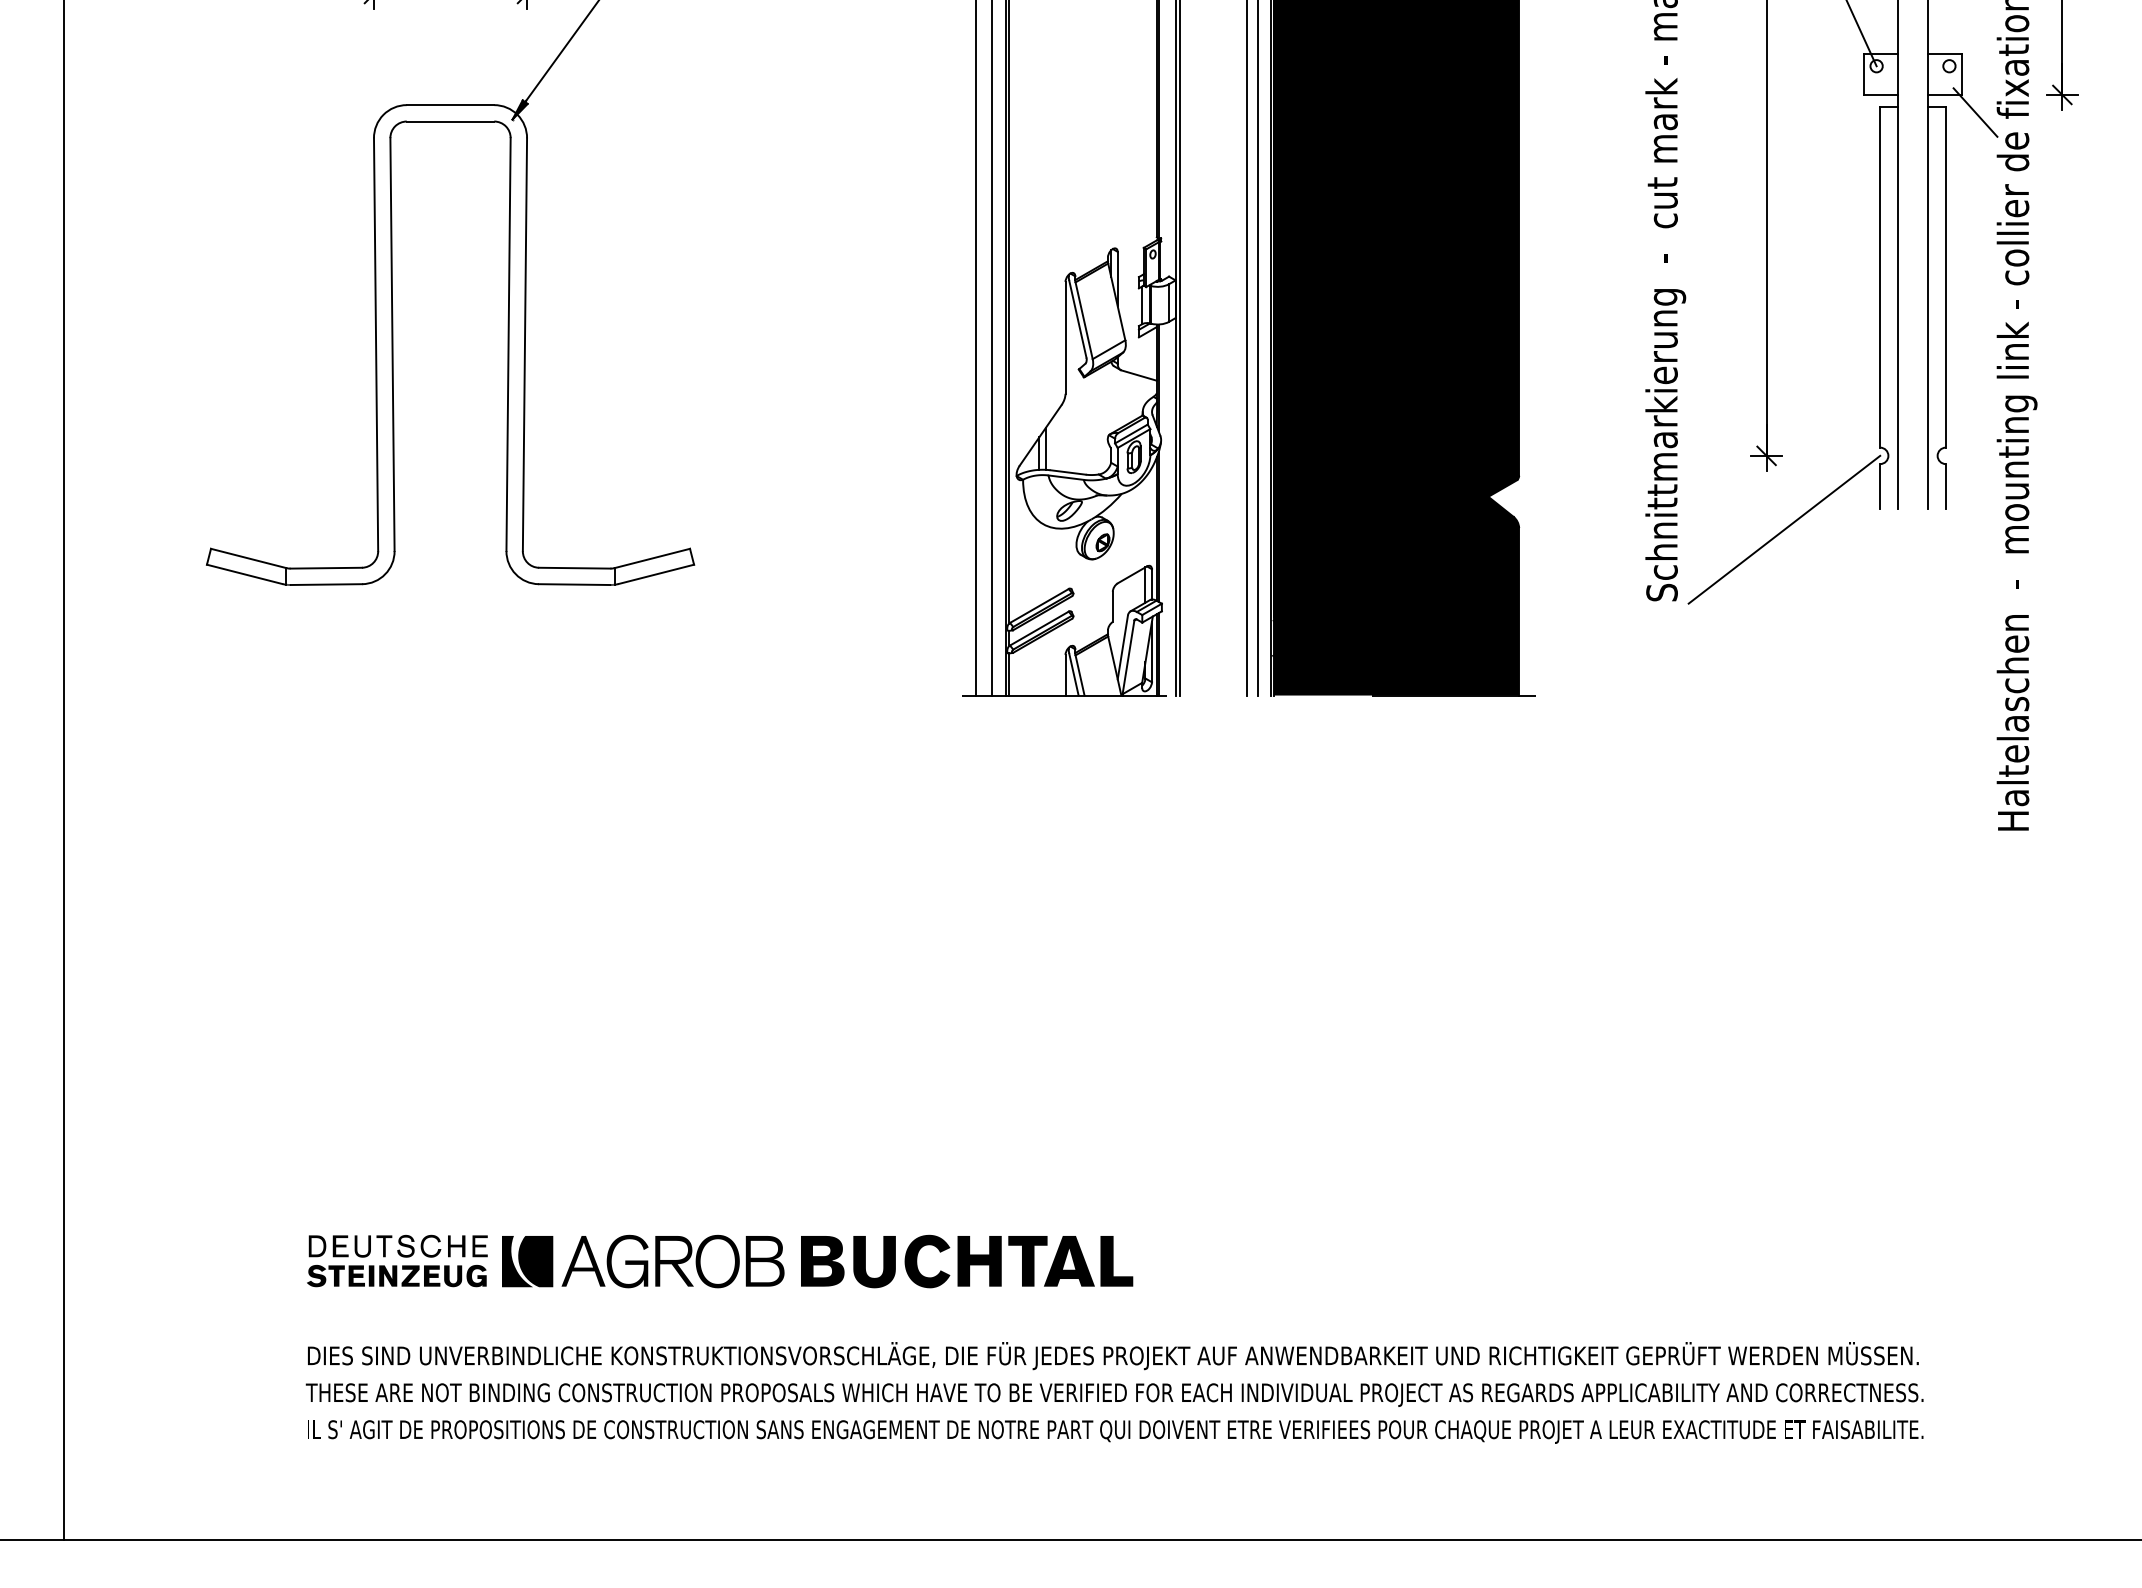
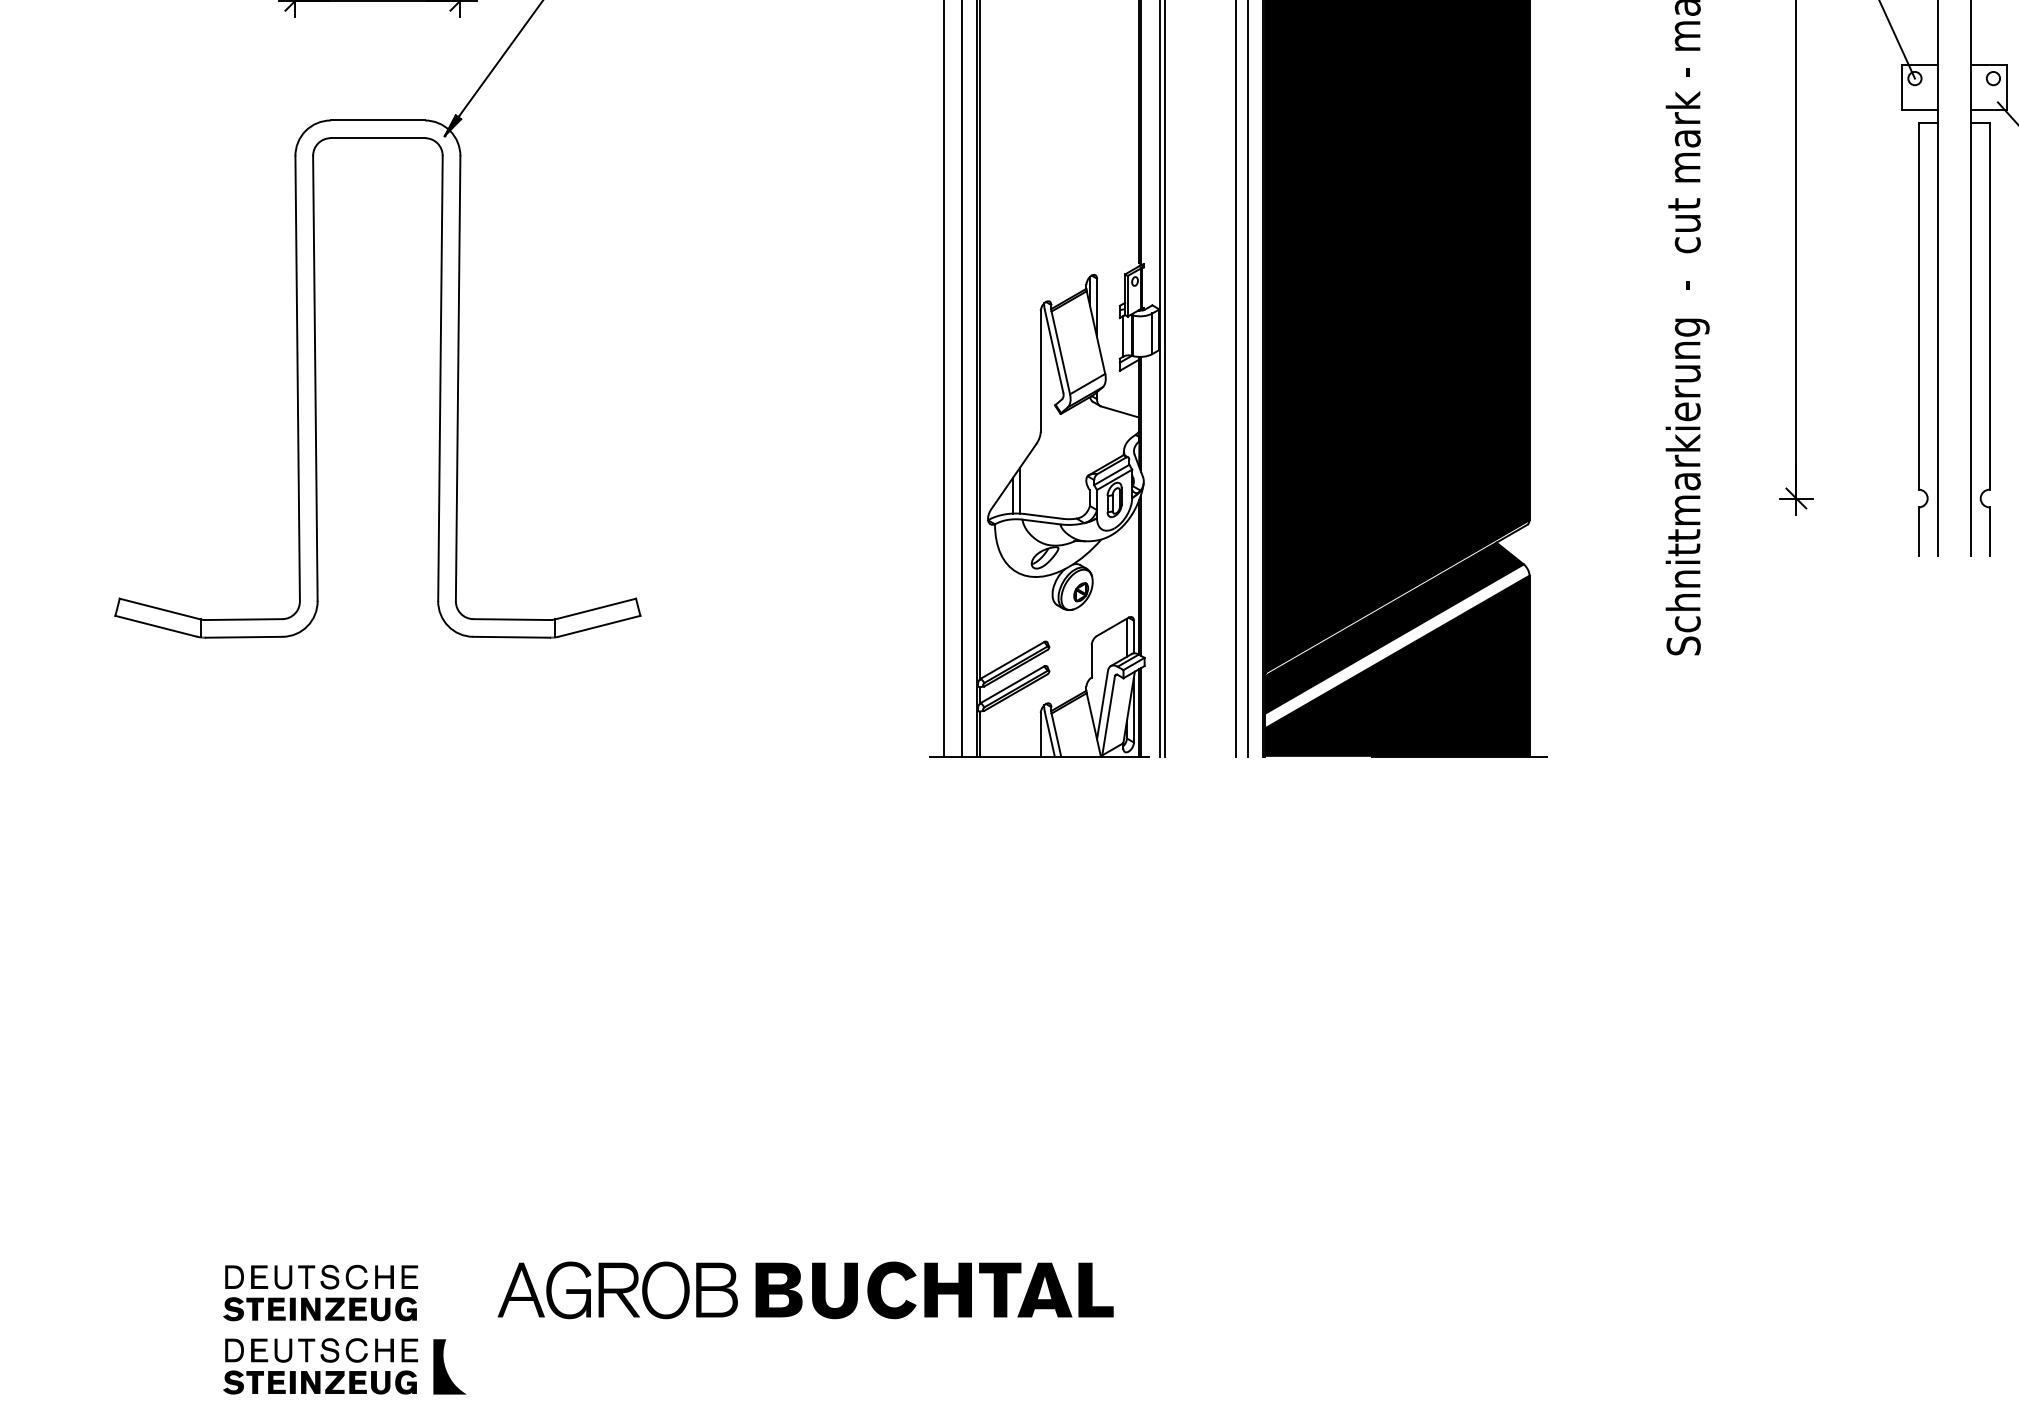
line: (1784, 529) -> (1815, 577), removed
fill: (1396, 548) -> (1397, 598), removed
fill: (1396, 592) -> (1397, 645), removed
part: (397, 1192) -> (320, 1292), added
fill: (535, 1261) -> (469, 1366), removed
part: (847, 1261) -> (805, 1290), moved

